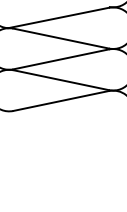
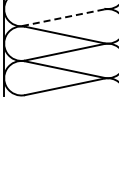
line: (58, 17) -> (62, 17), solid -> dashed

